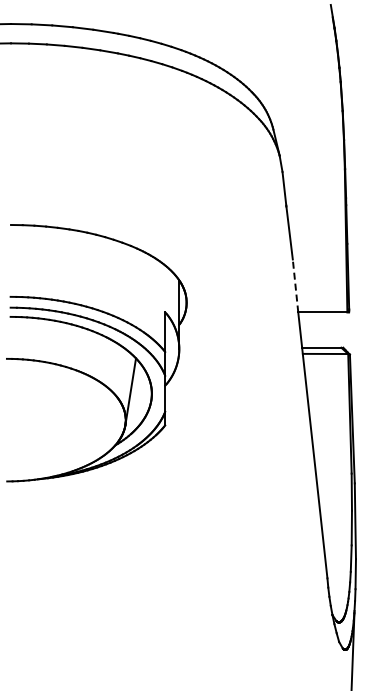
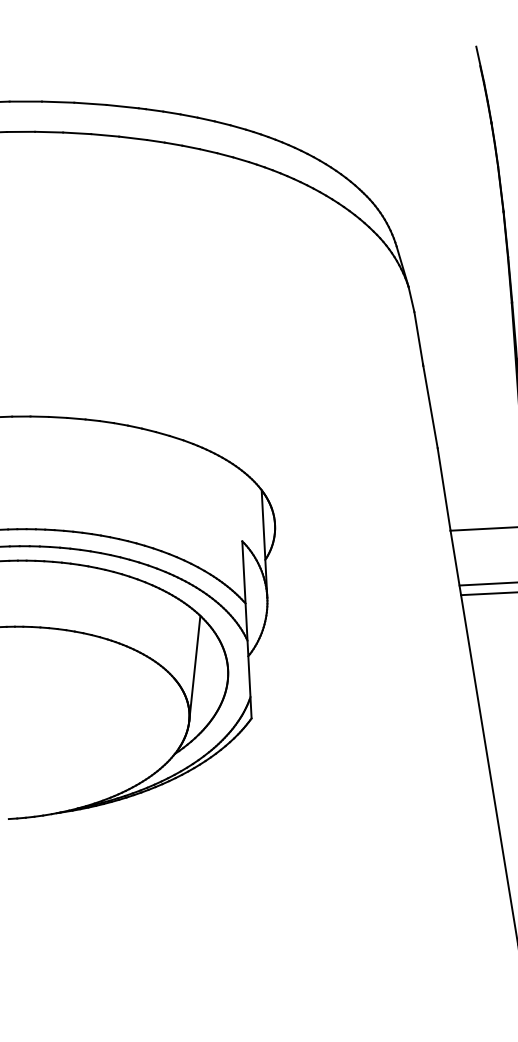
line: (295, 285) -> (444, 488), dashed -> solid

